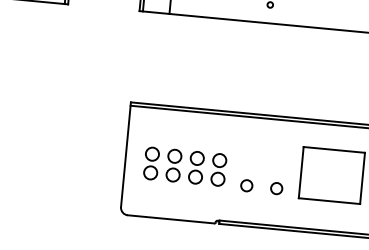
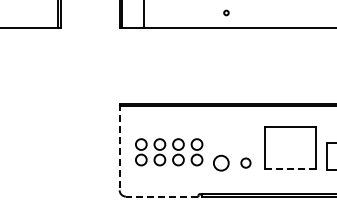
line: (125, 155) -> (119, 147), solid -> dashed
circle: (246, 184) -> (220, 162), size x1.6
line: (328, 201) -> (289, 169), solid -> dashed
line: (170, 219) -> (161, 196), solid -> dashed

